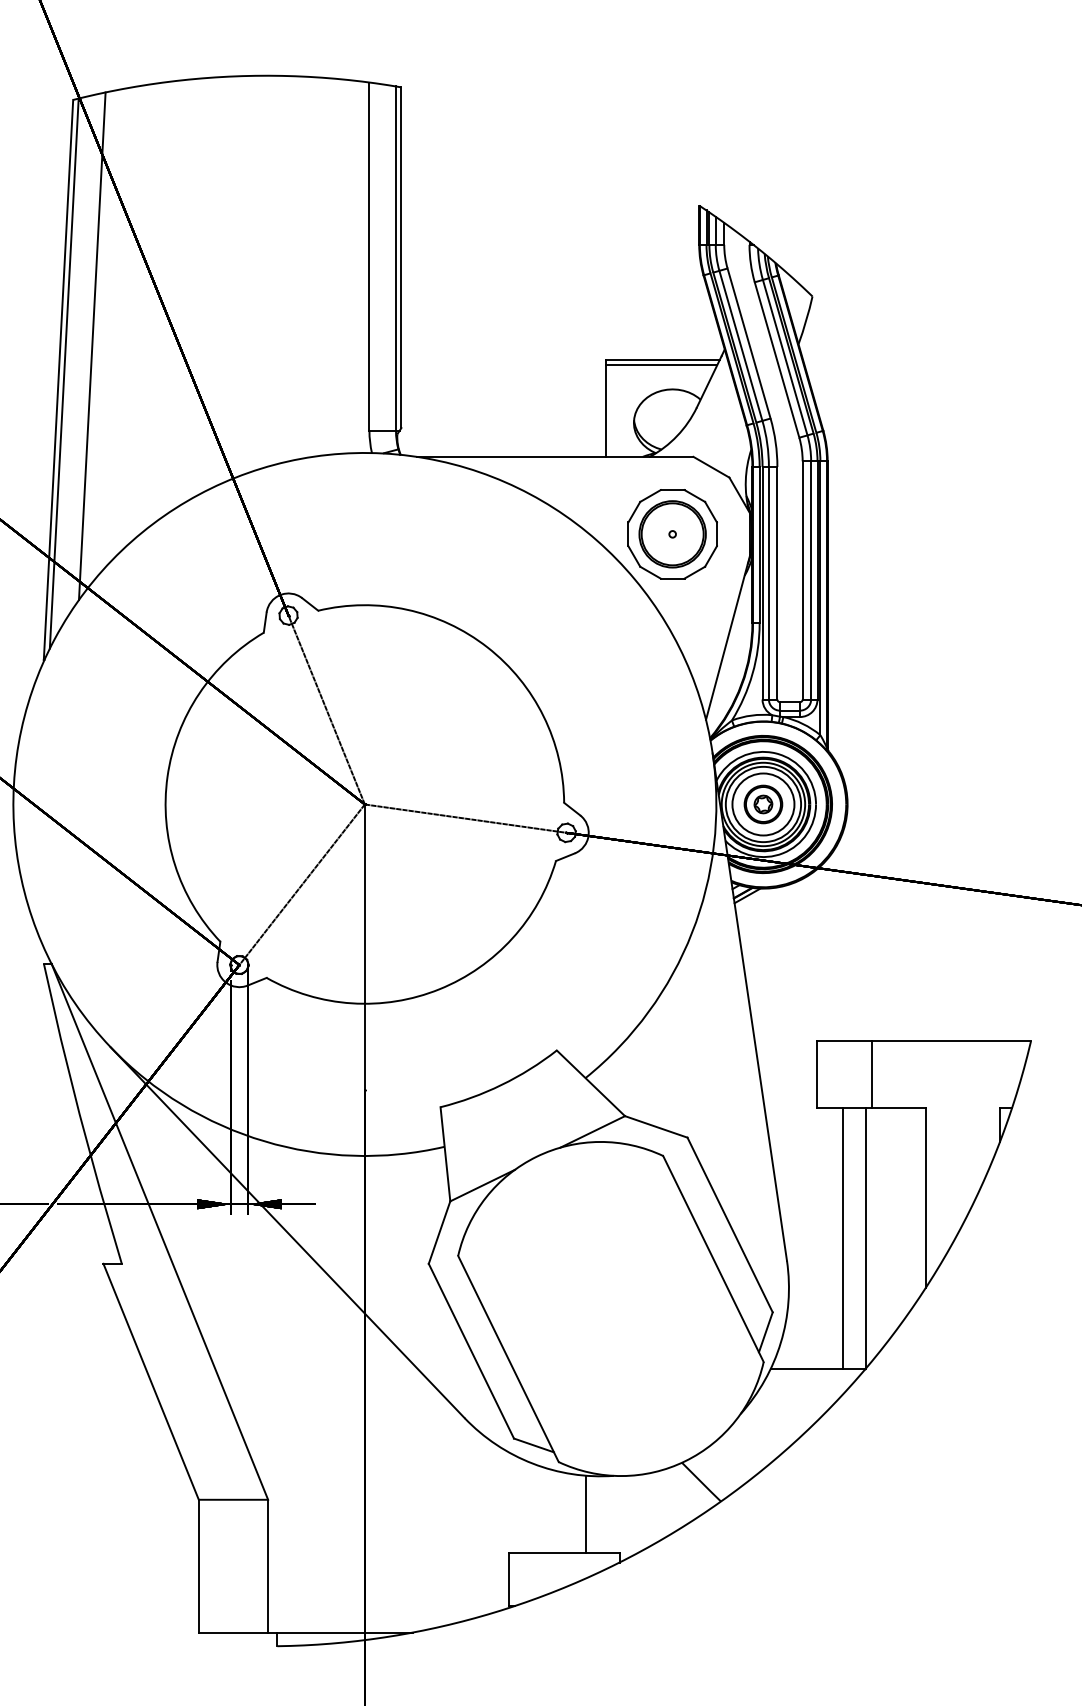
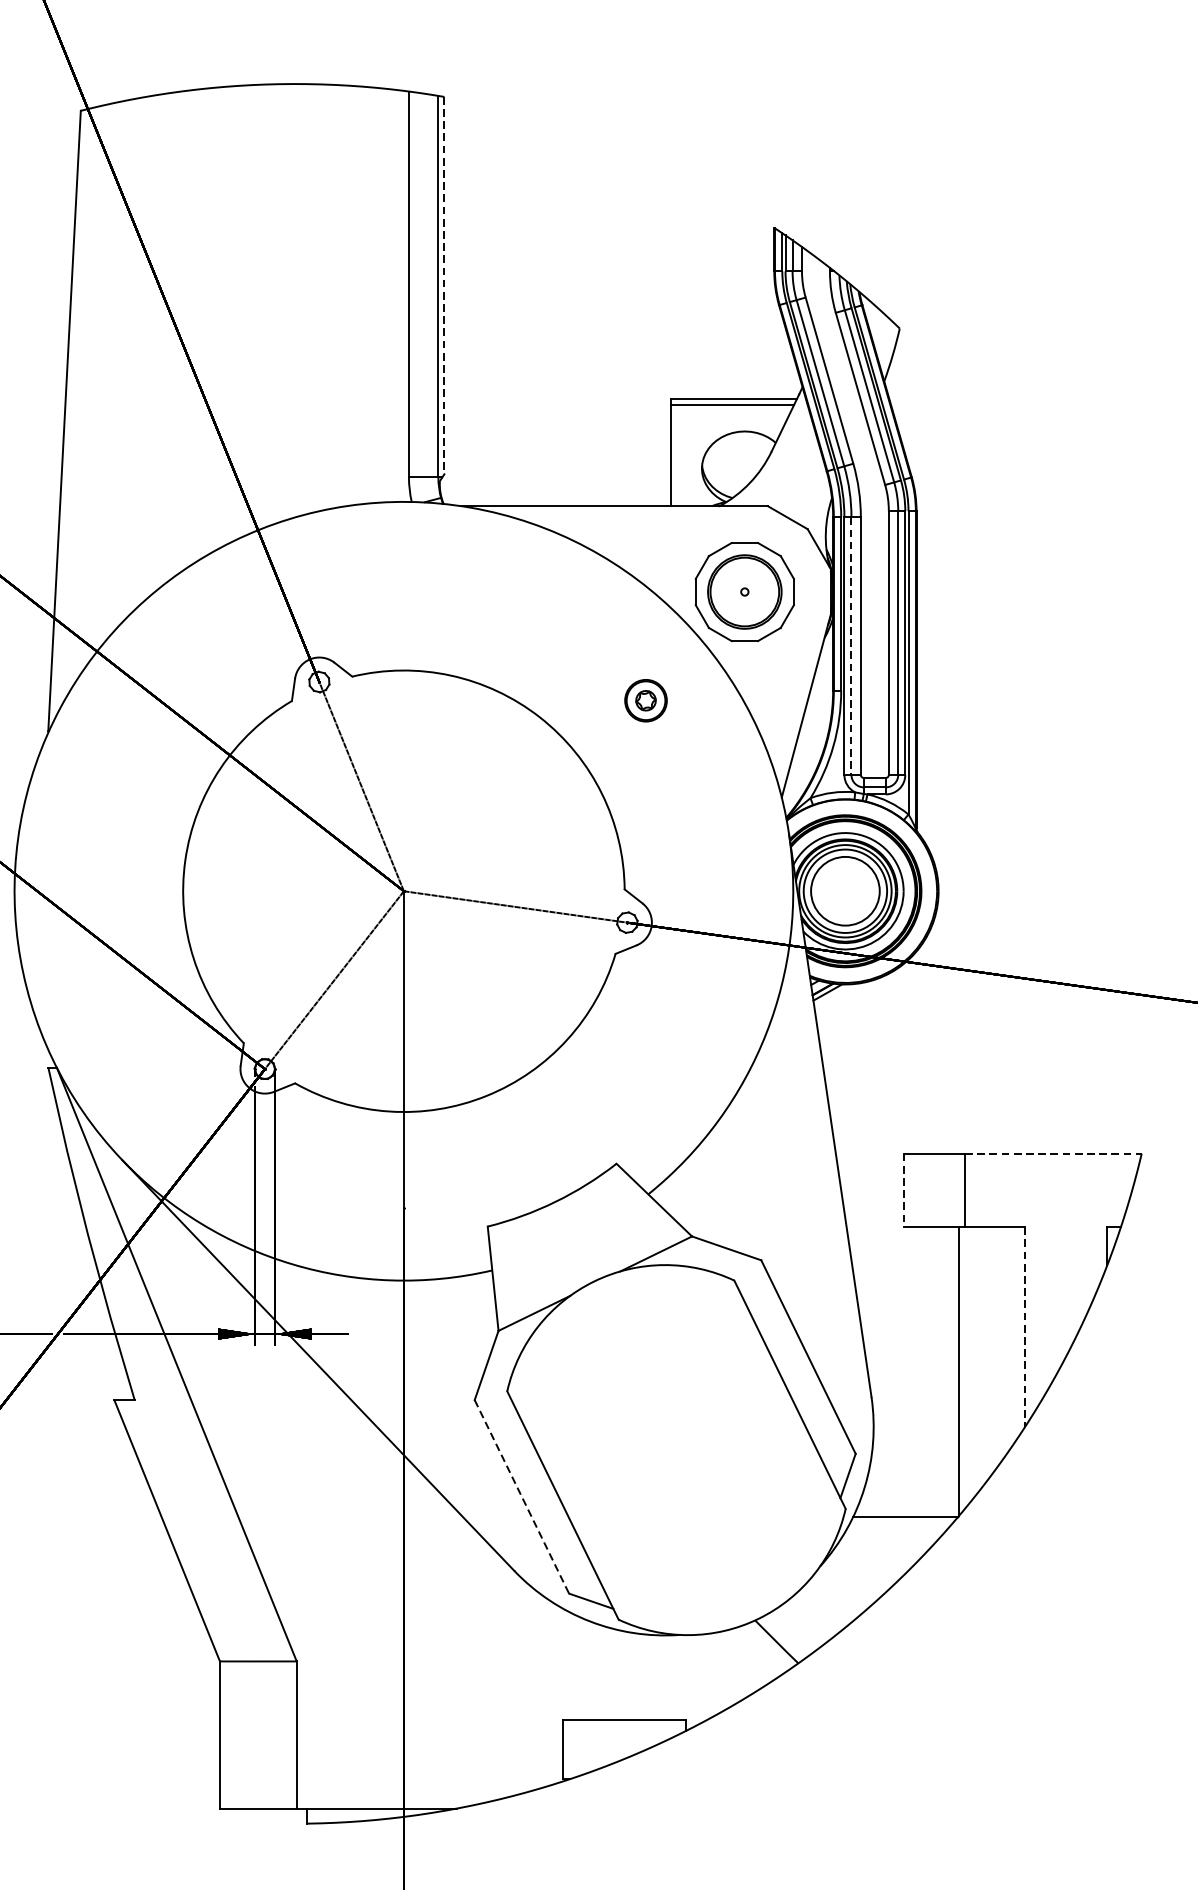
line: (401, 258) -> (444, 286), solid -> dashed
line: (91, 346) -> (101, 383), removed
line: (63, 373) -> (70, 413), removed
line: (768, 583) -> (851, 646), solid -> dashed
part: (763, 804) -> (646, 700), moved
line: (951, 1041) -> (1053, 1153), solid -> dashed
line: (816, 1075) -> (904, 1191), solid -> dashed
line: (925, 1197) -> (1024, 1326), solid -> dashed
line: (843, 1238) -> (934, 1372), removed
line: (471, 1351) -> (522, 1497), solid -> dashed
line: (586, 1513) -> (649, 1676), removed

